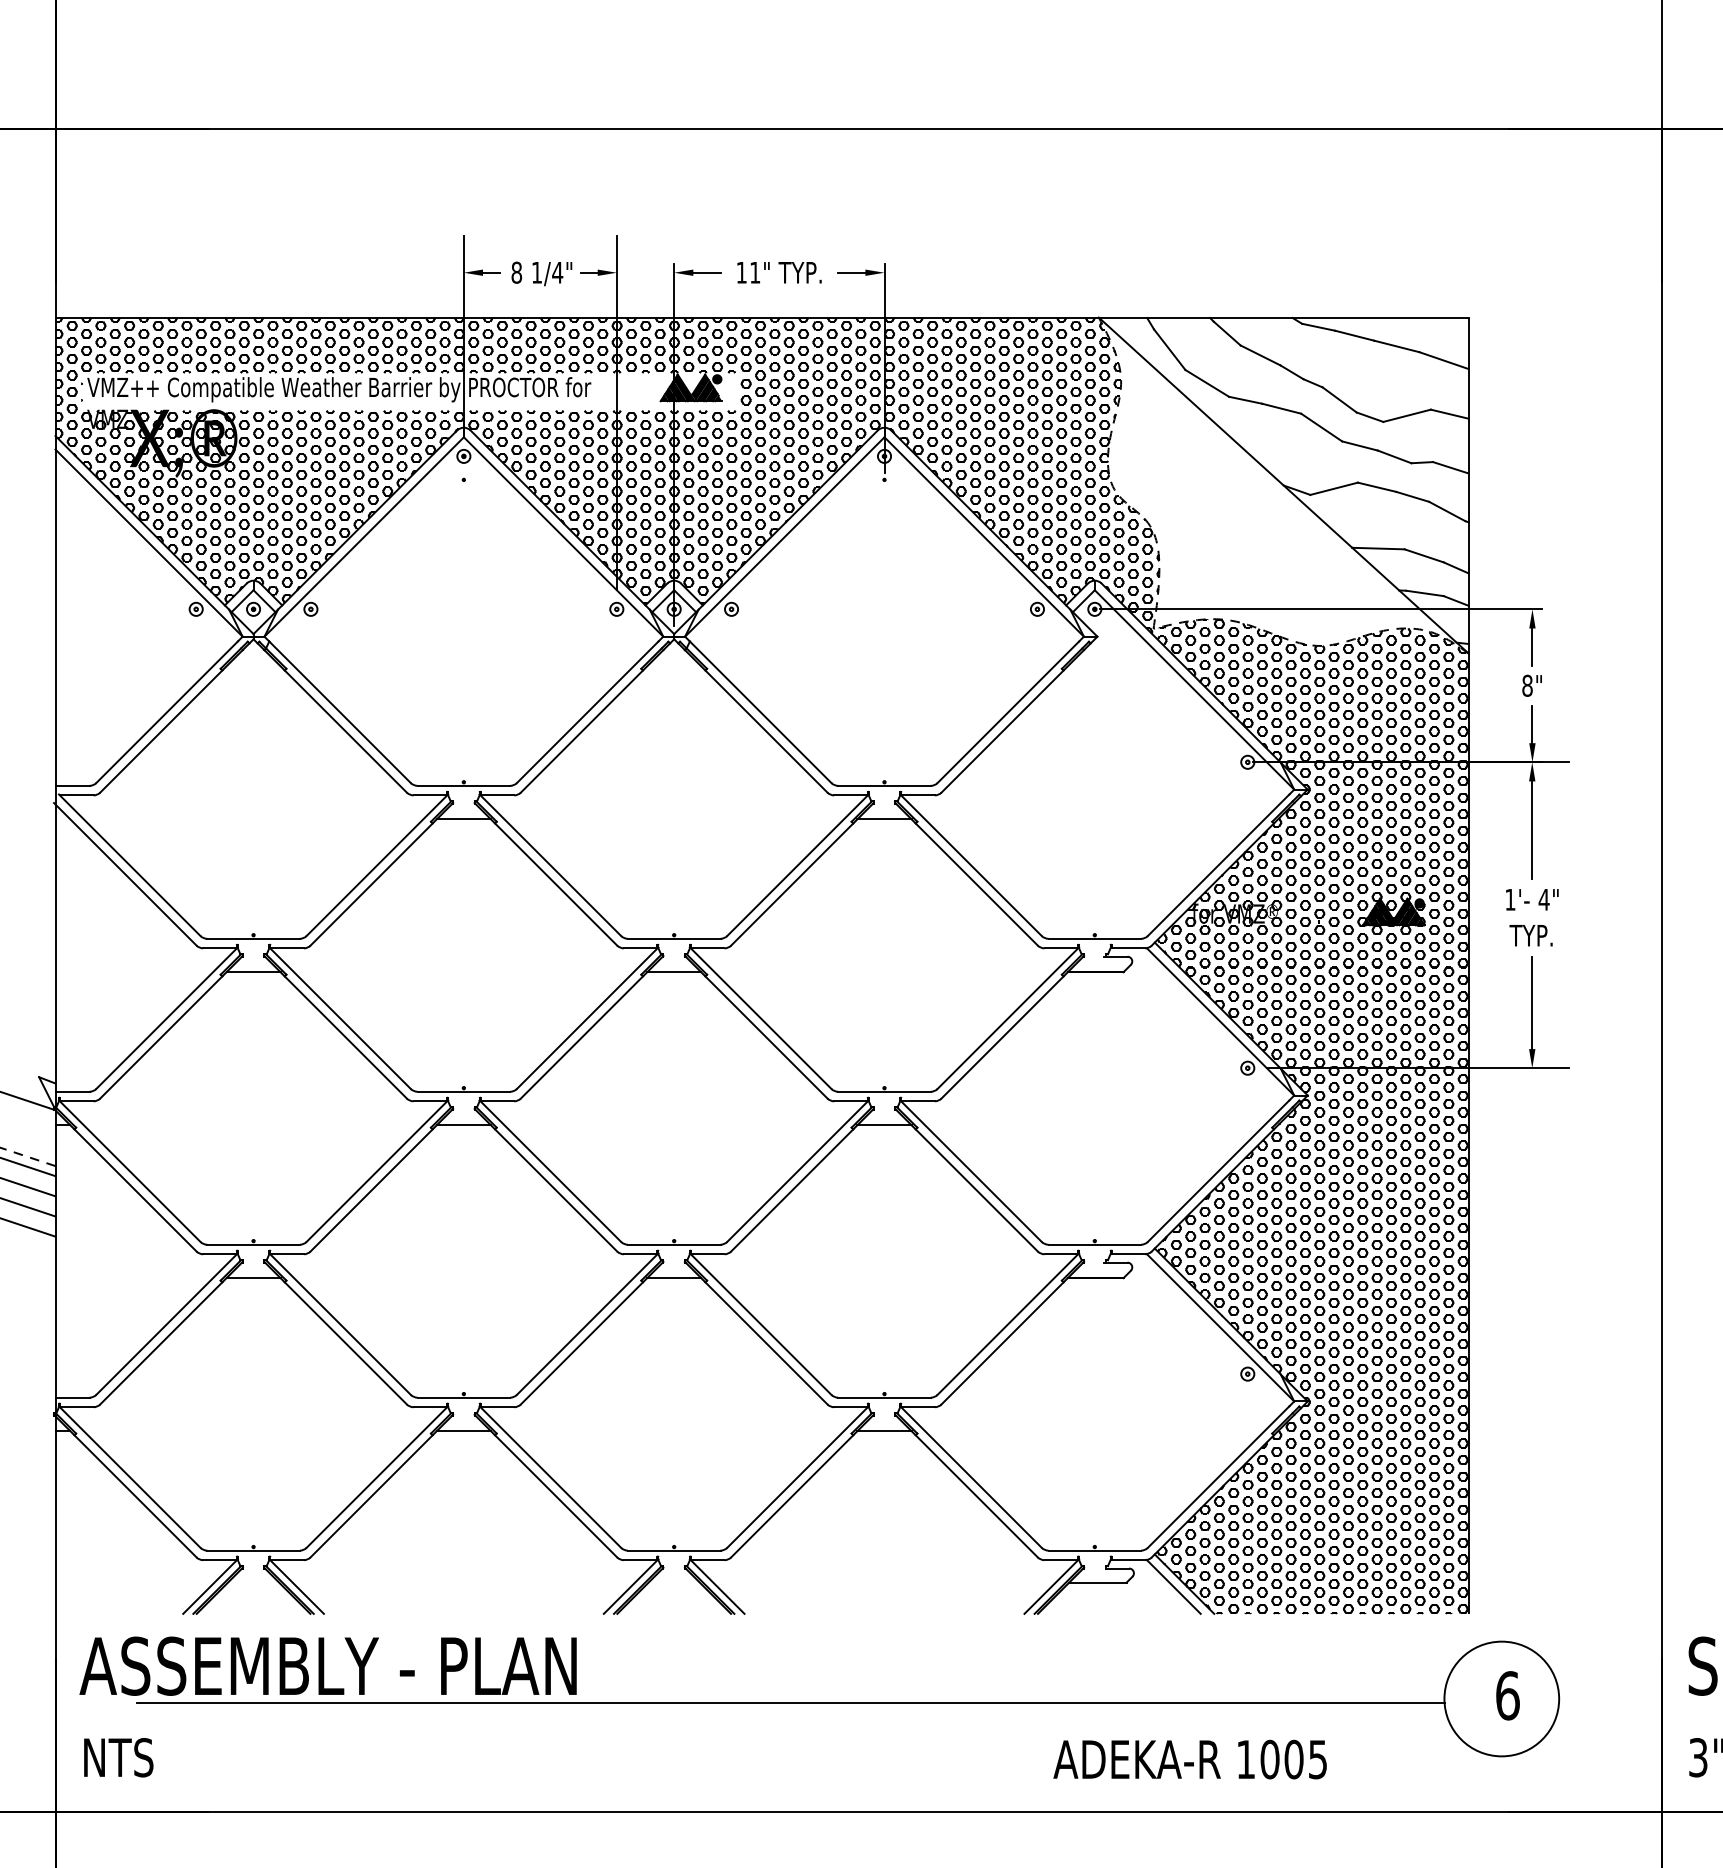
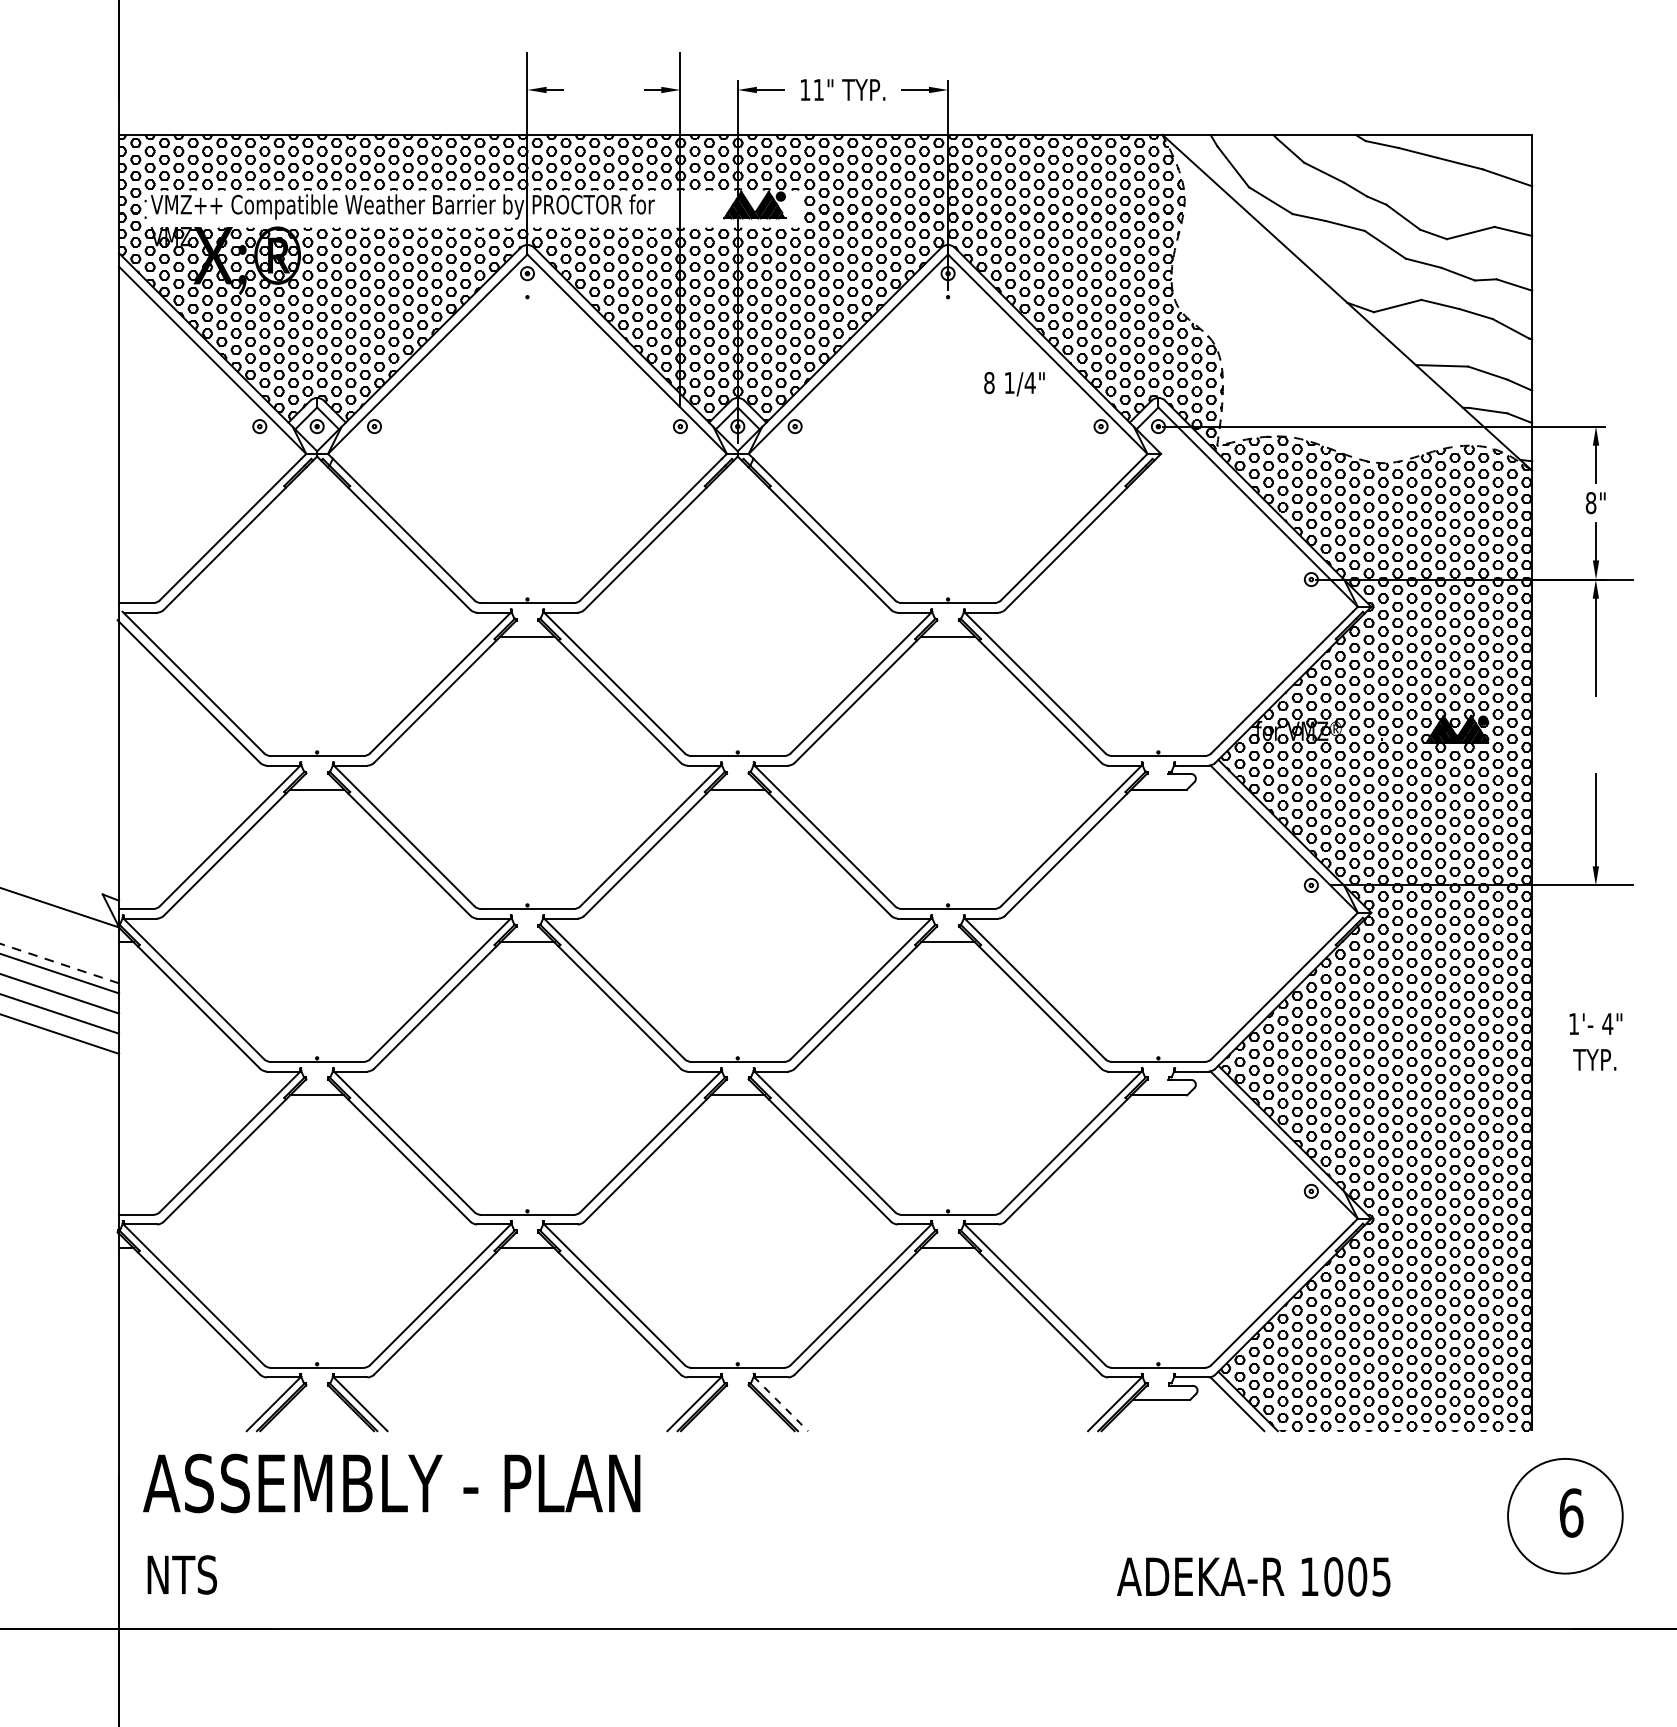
text: (541, 273) -> (1014, 383), moved
text: (1532, 917) -> (1596, 1041), moved
line: (717, 1586) -> (781, 1403), solid -> dashed
line: (790, 1703) -> (854, 1520), removed

